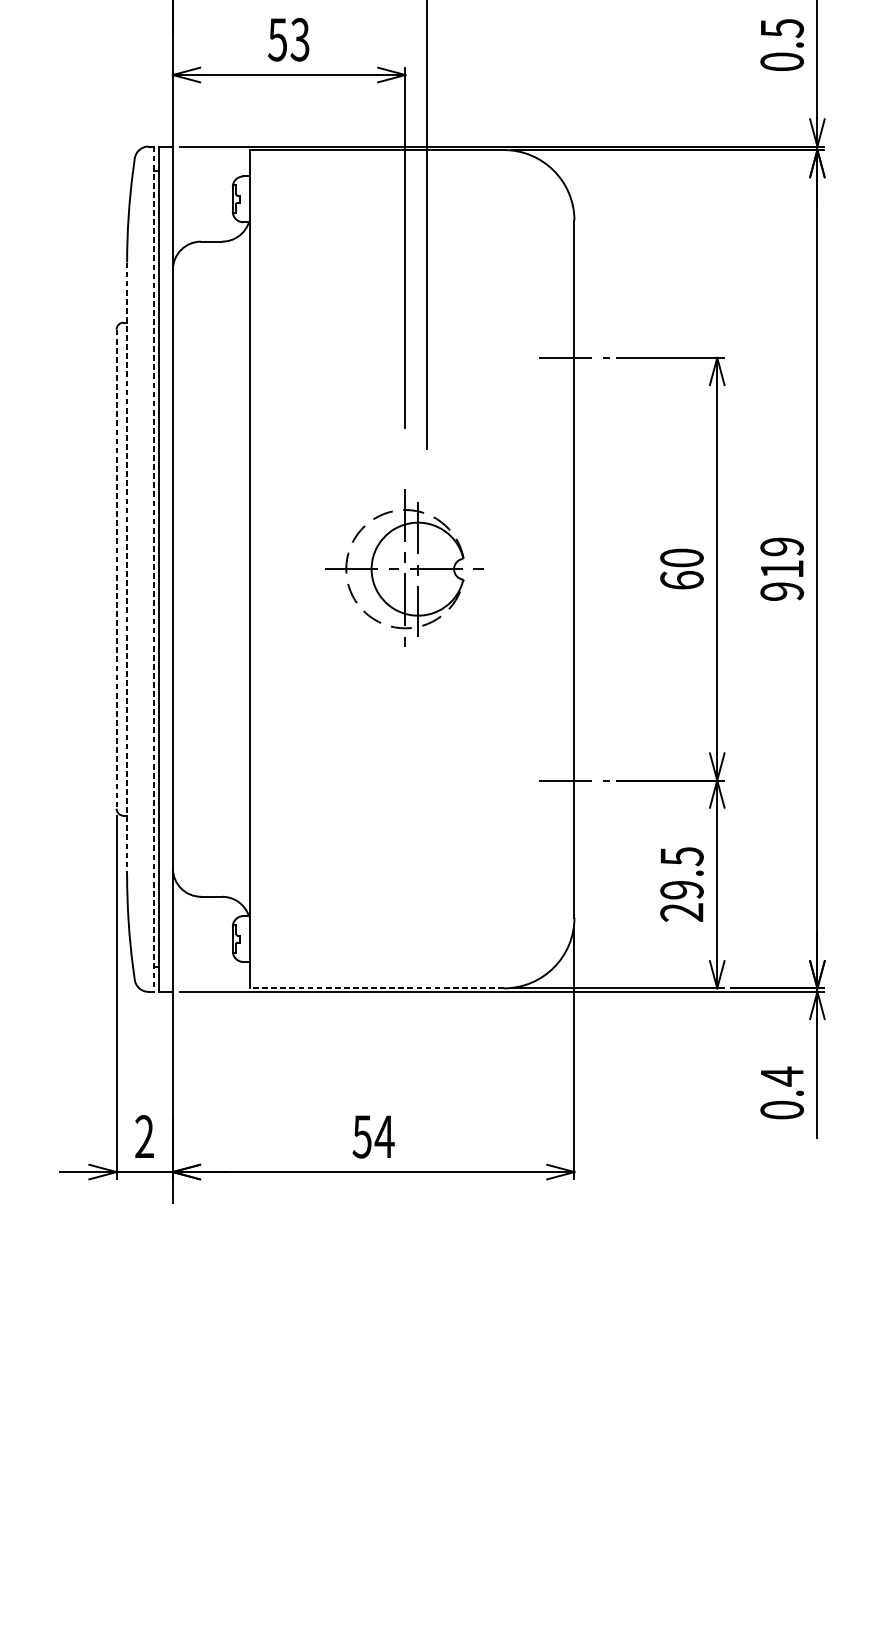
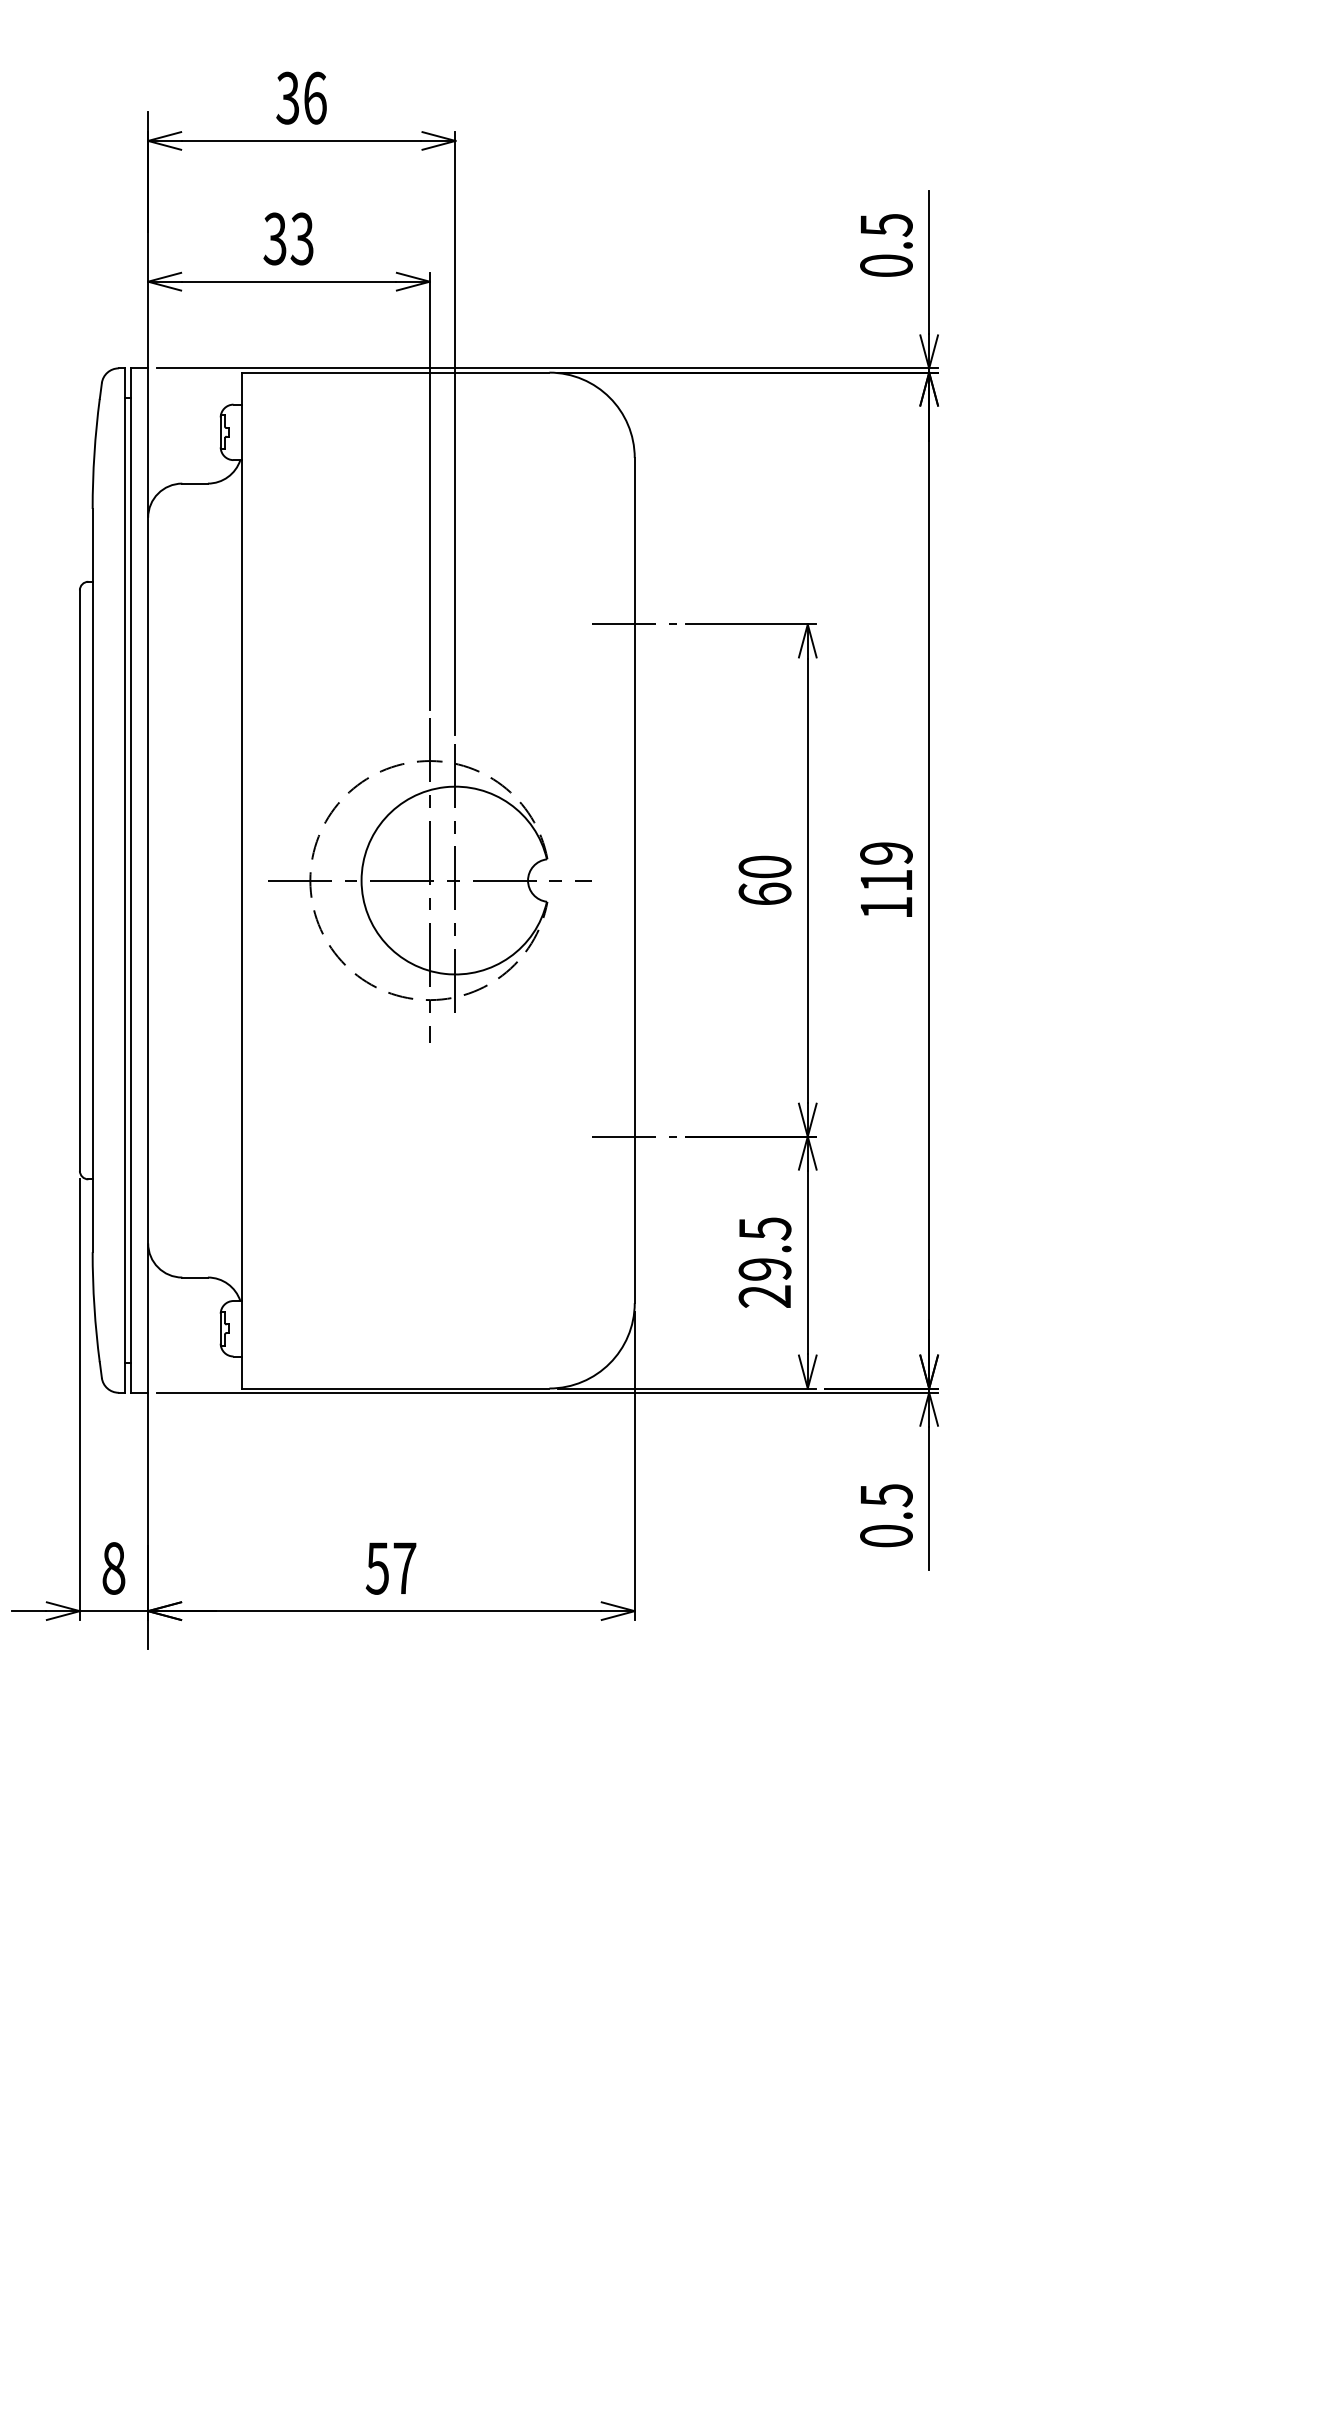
text: (277, 39) -> (274, 238), 53 -> 33
line: (116, 569) -> (79, 881), dashed -> solid
line: (126, 569) -> (92, 880), dashed -> solid
line: (154, 569) -> (125, 881), dashed -> solid
part: (405, 569) -> (429, 880), size x1.67
text: (782, 591) -> (886, 907), 919 -> 119
line: (377, 988) -> (395, 1388), dashed -> solid
text: (782, 1076) -> (886, 1495), 0.4 -> 0.5
text: (144, 1136) -> (113, 1568), 2 -> 8
text: (384, 1136) -> (404, 1567), 54 -> 57

